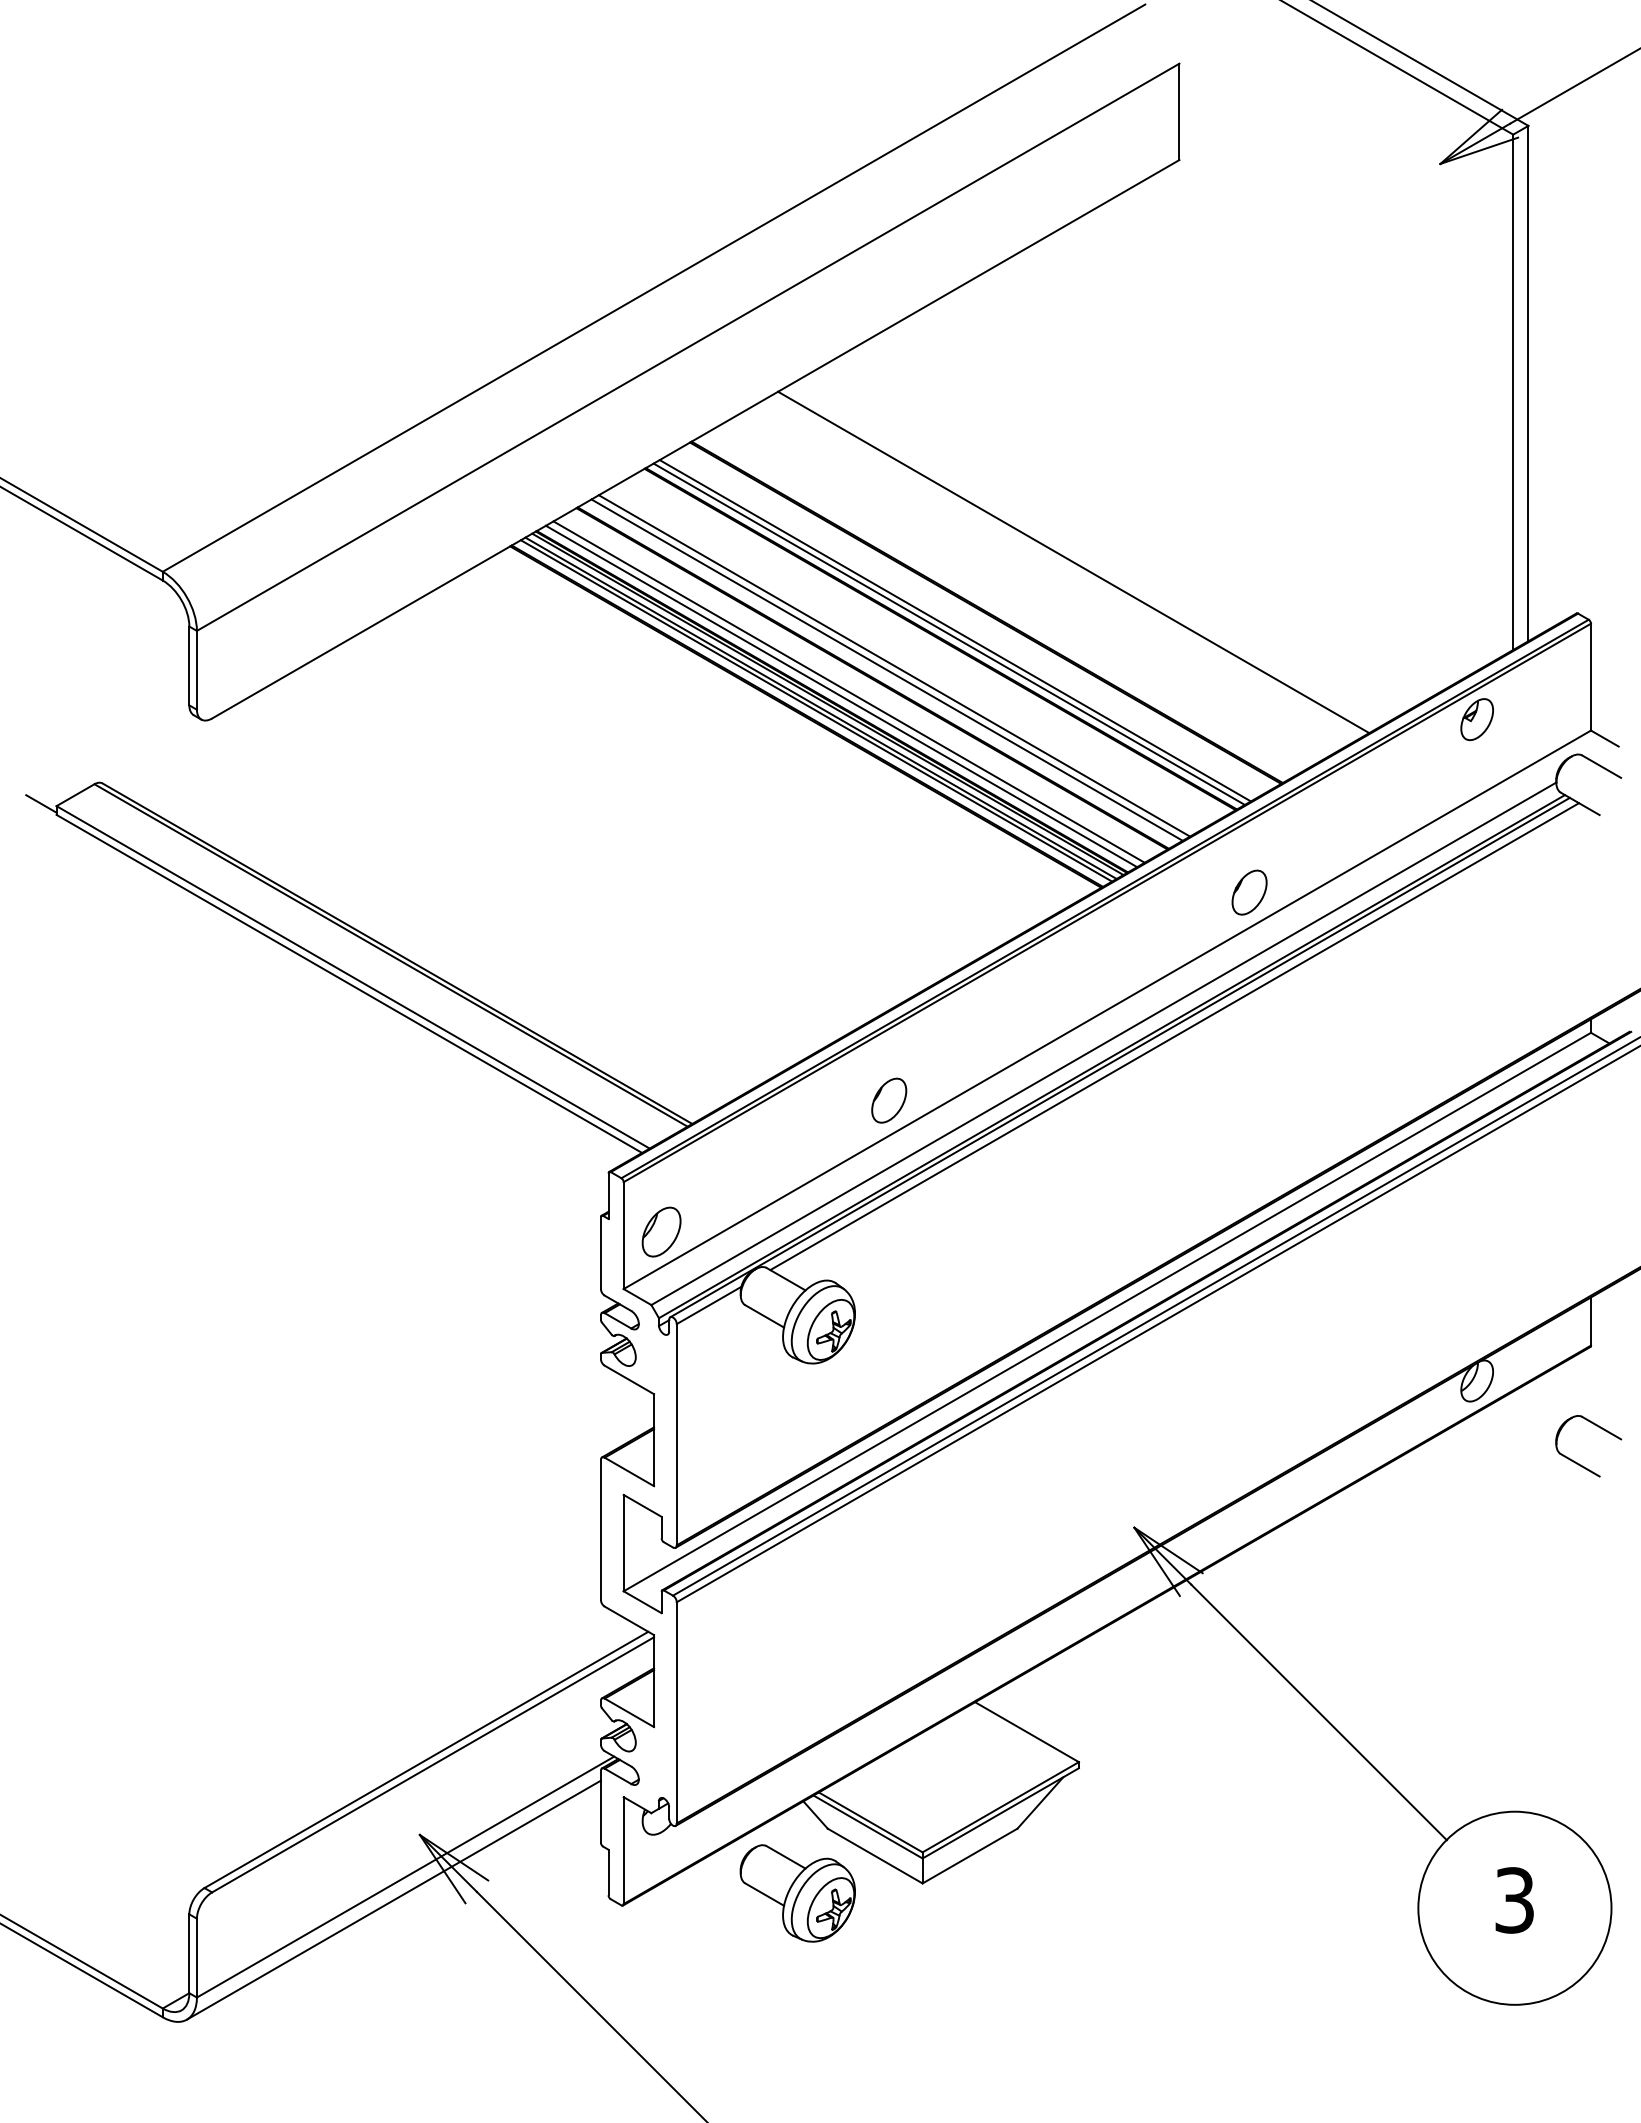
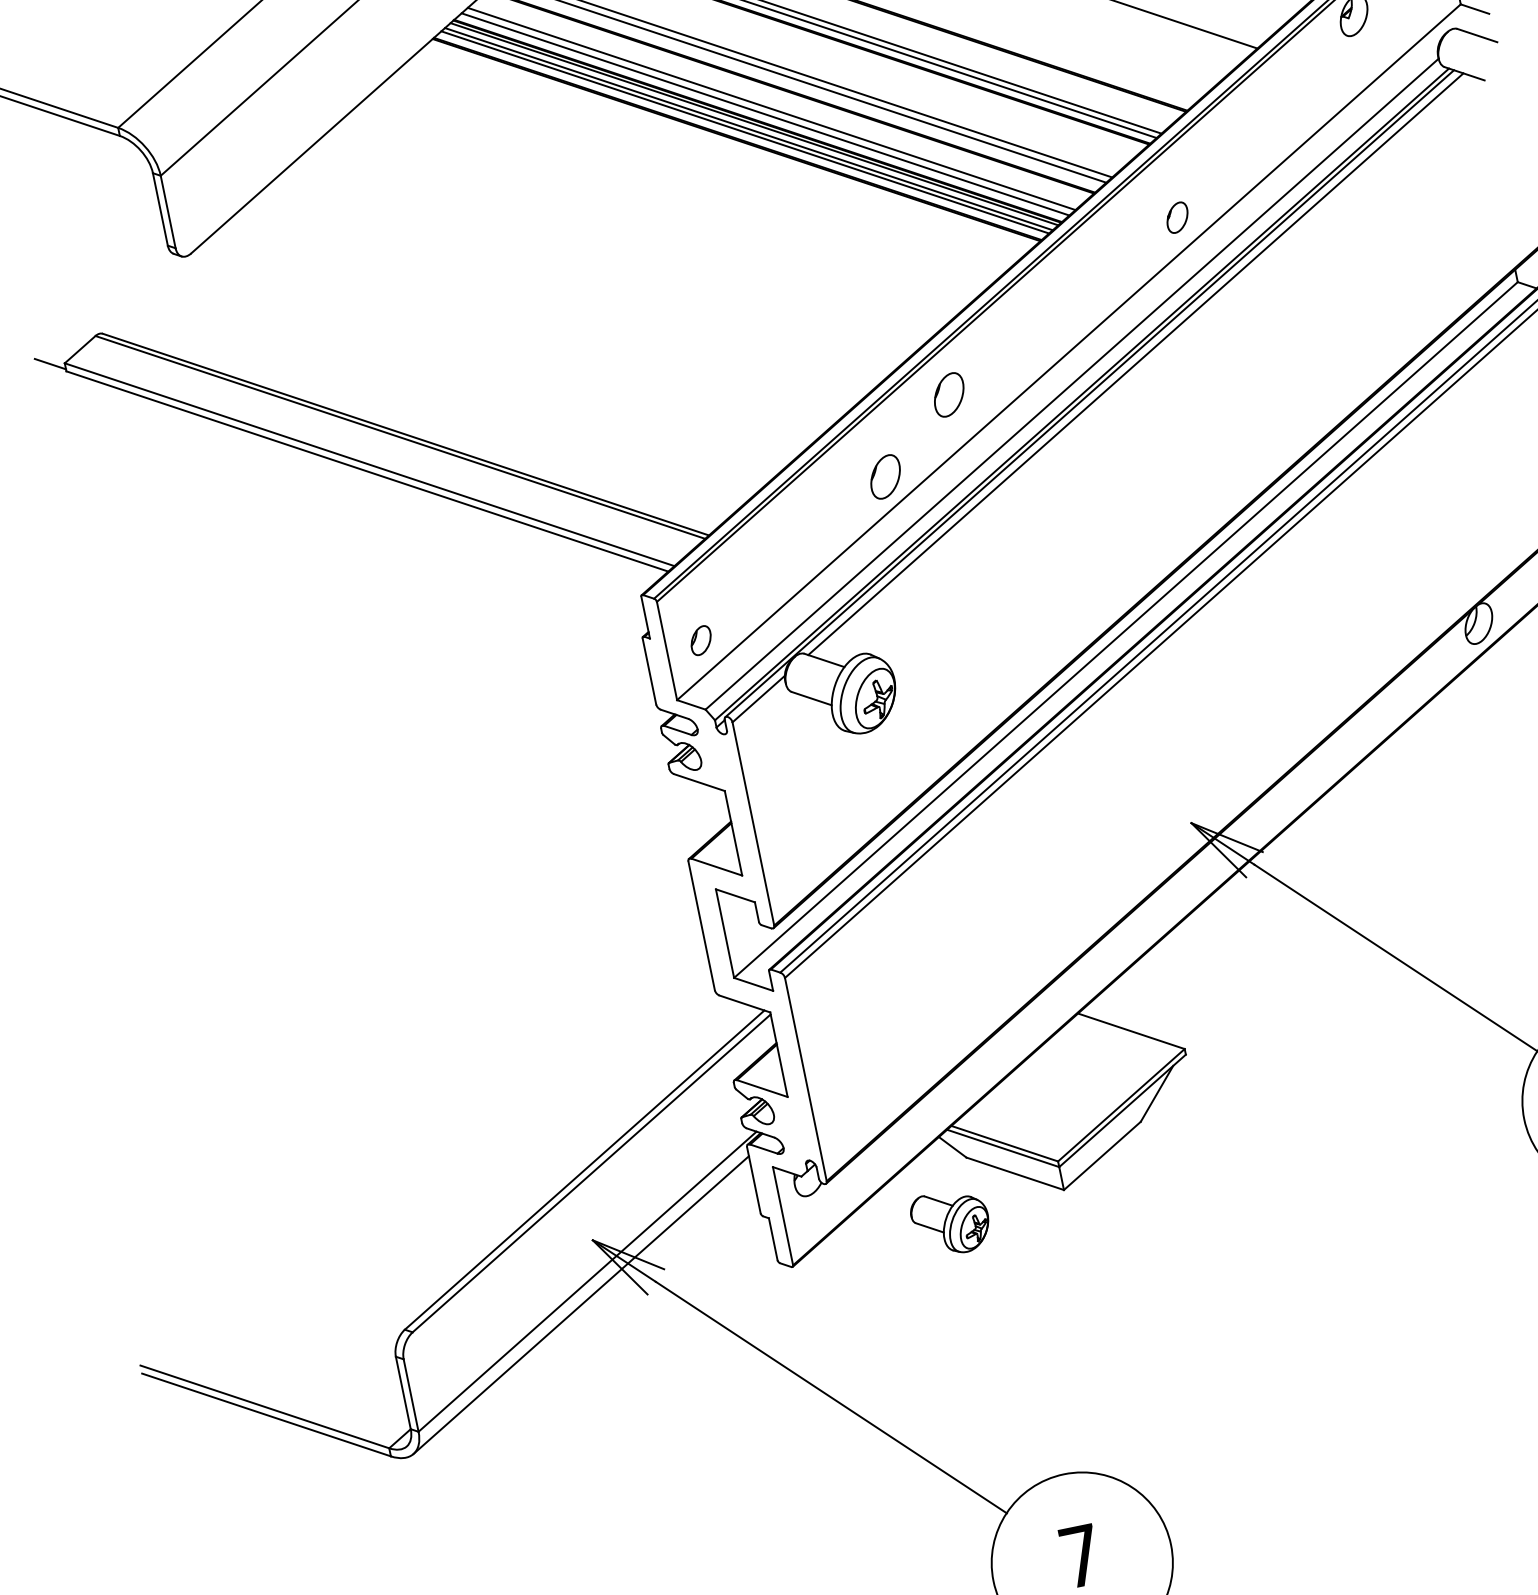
part: (1249, 892) -> (1177, 217), size x0.7
part: (973, 1028) -> (949, 394), added
part: (661, 1231) -> (700, 640), size x0.6
part: (797, 1893) -> (950, 1222), size x0.7

